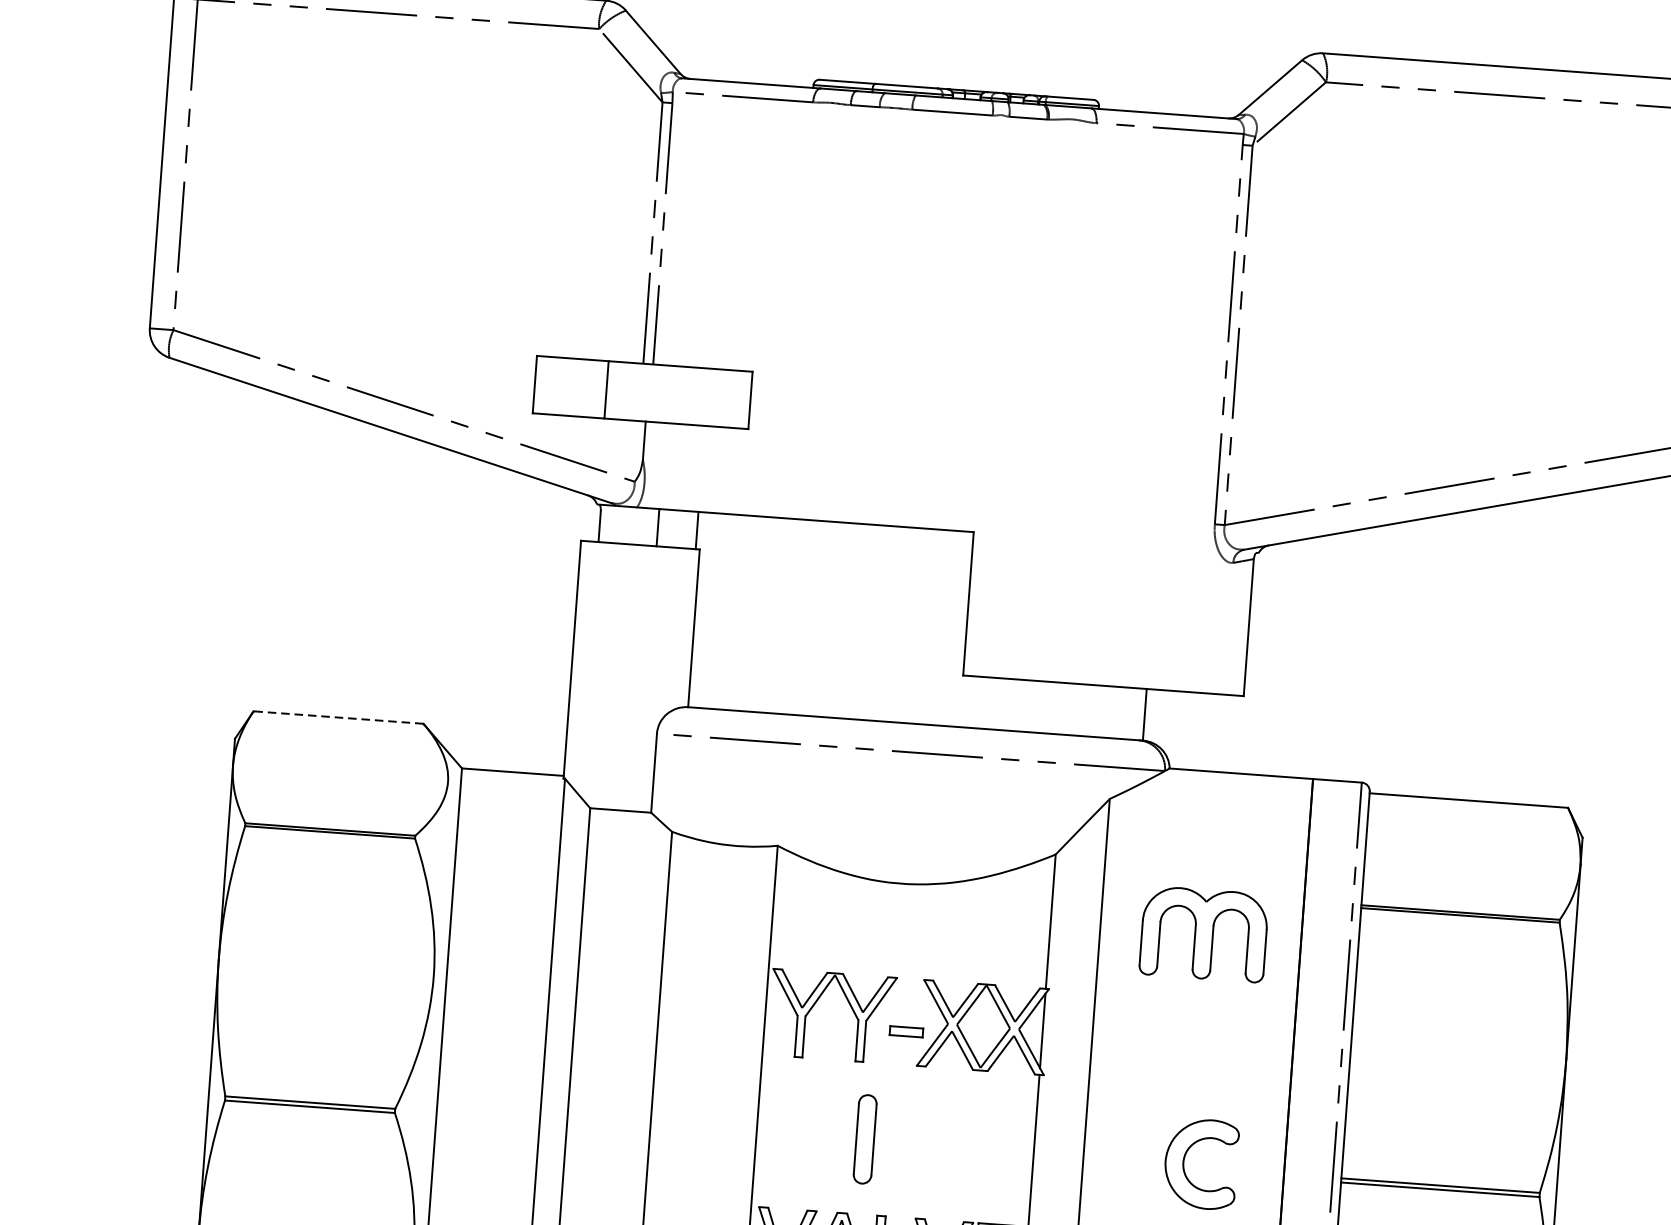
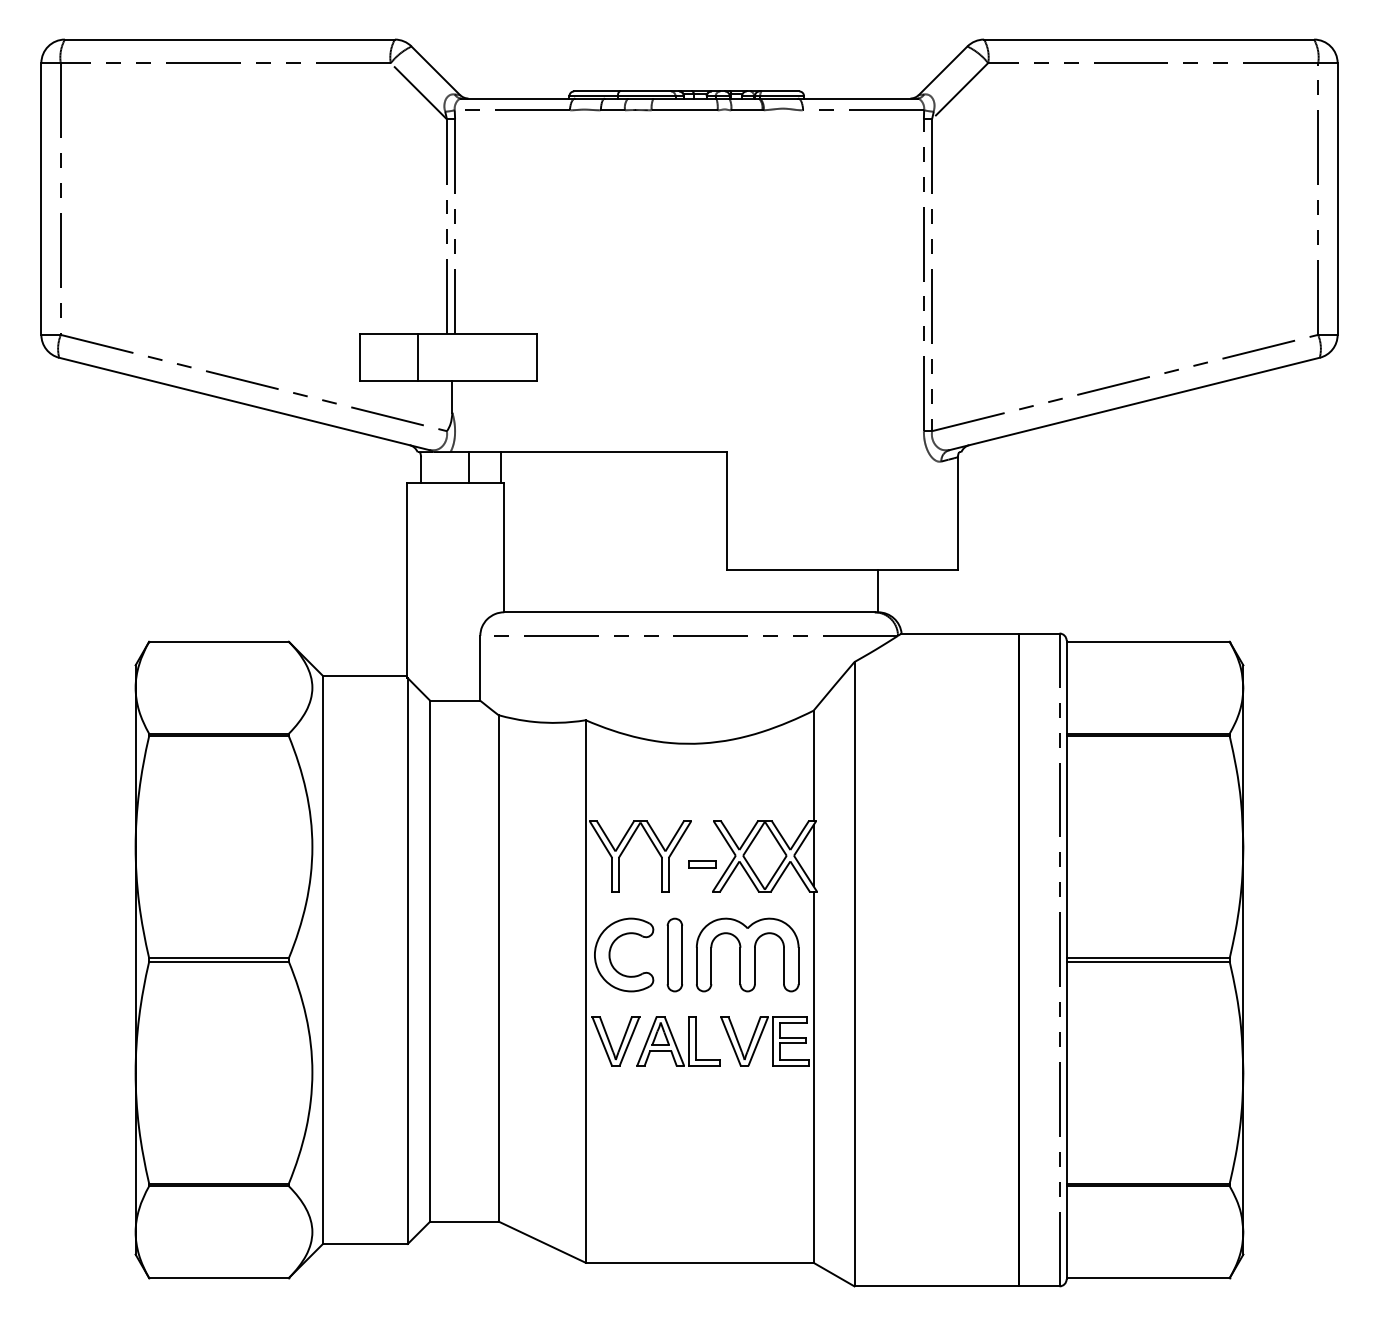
line: (339, 717) -> (219, 641), dashed -> solid
part: (1203, 933) -> (747, 954), moved
part: (1186, 1156) -> (611, 949), moved

